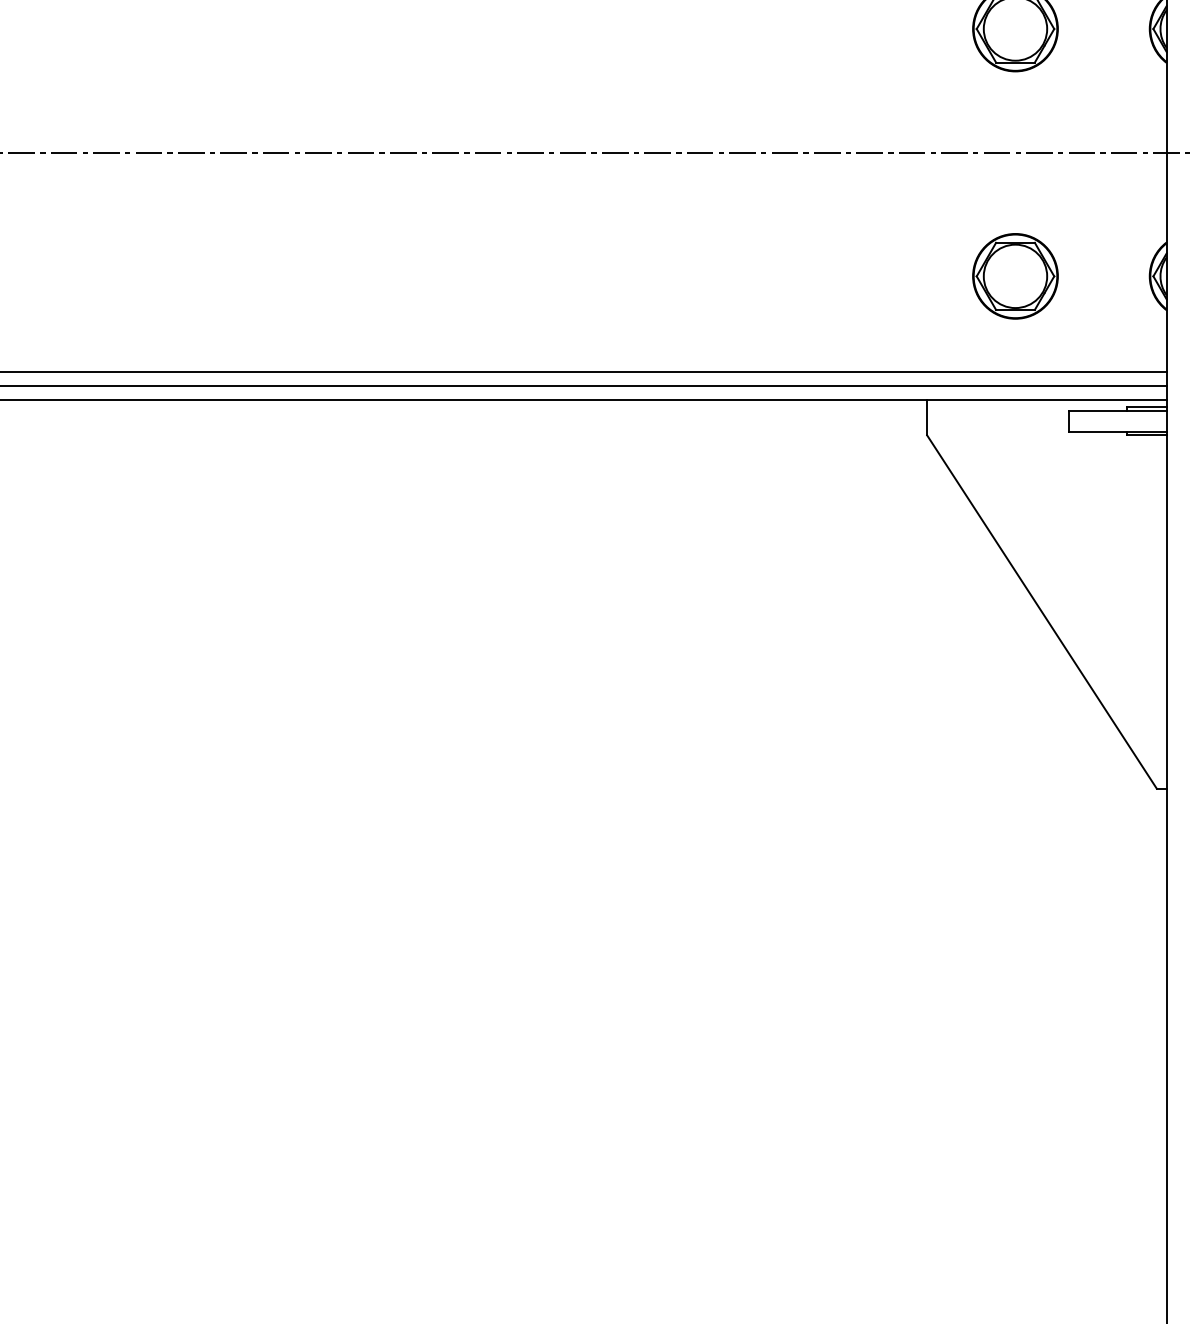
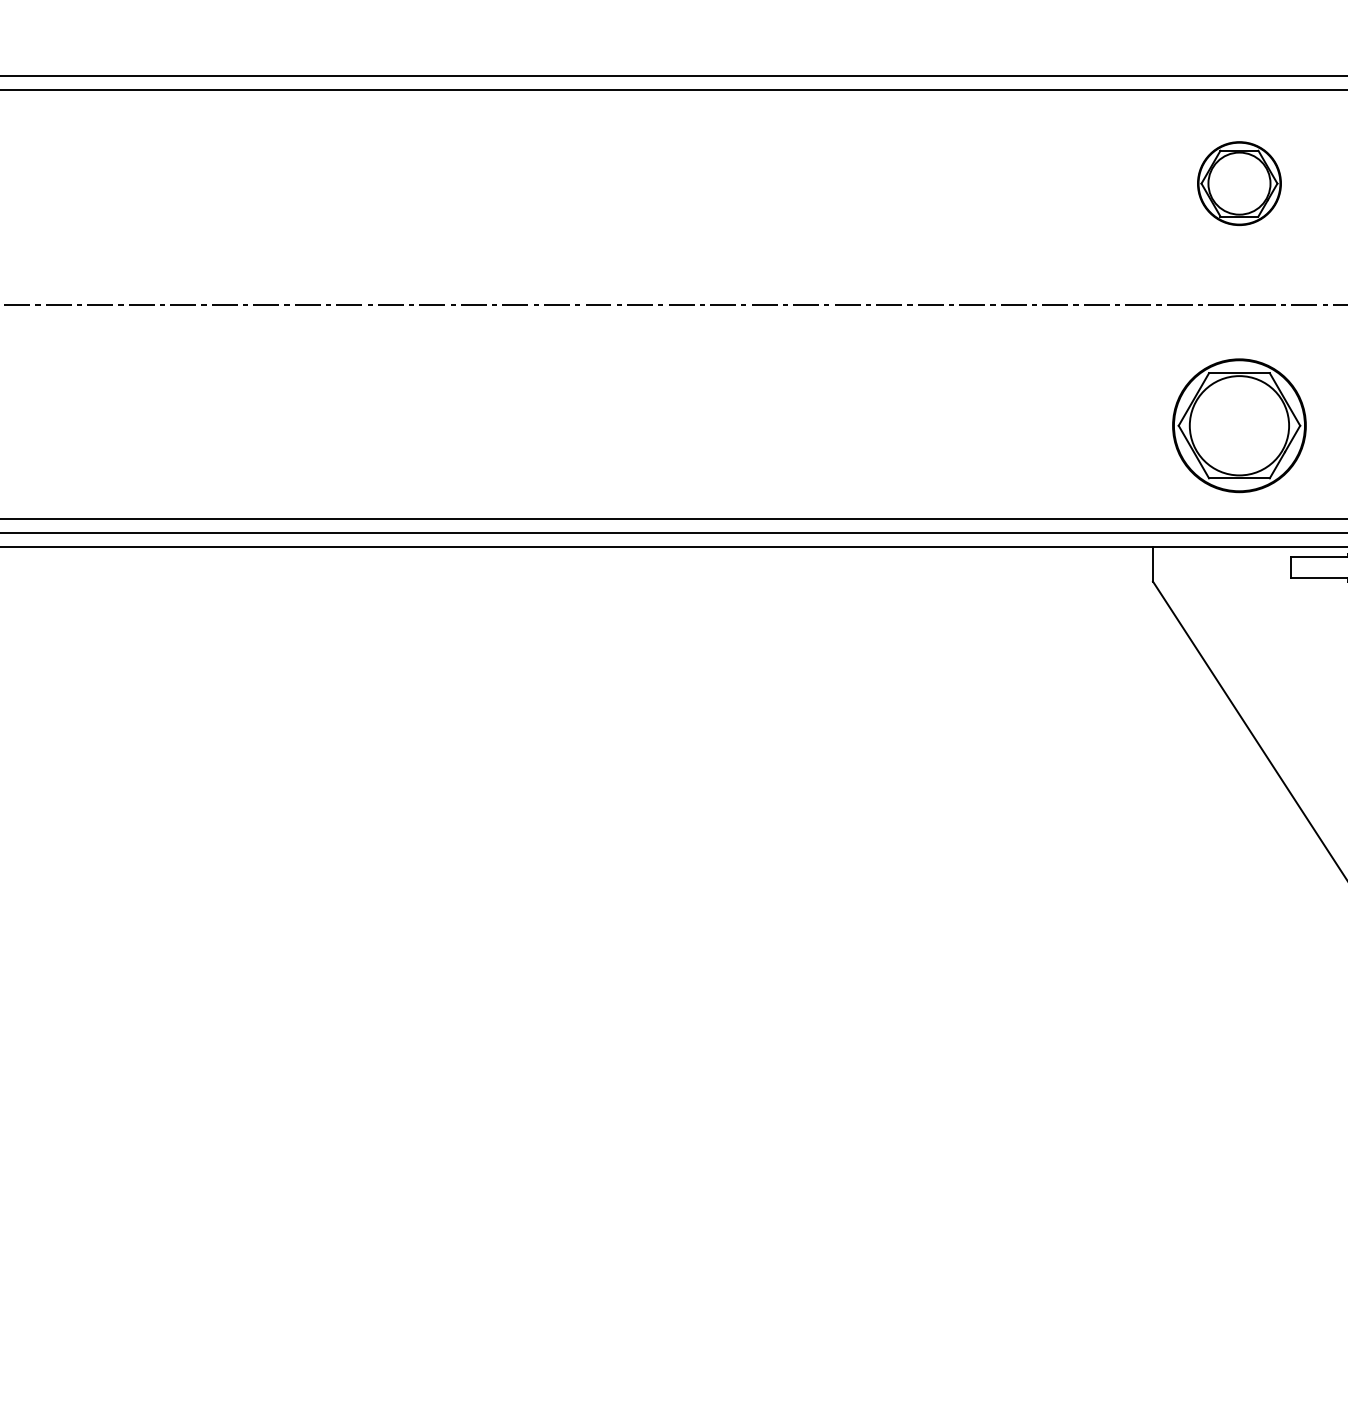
part: (1015, 276) -> (1239, 425), size x1.6

